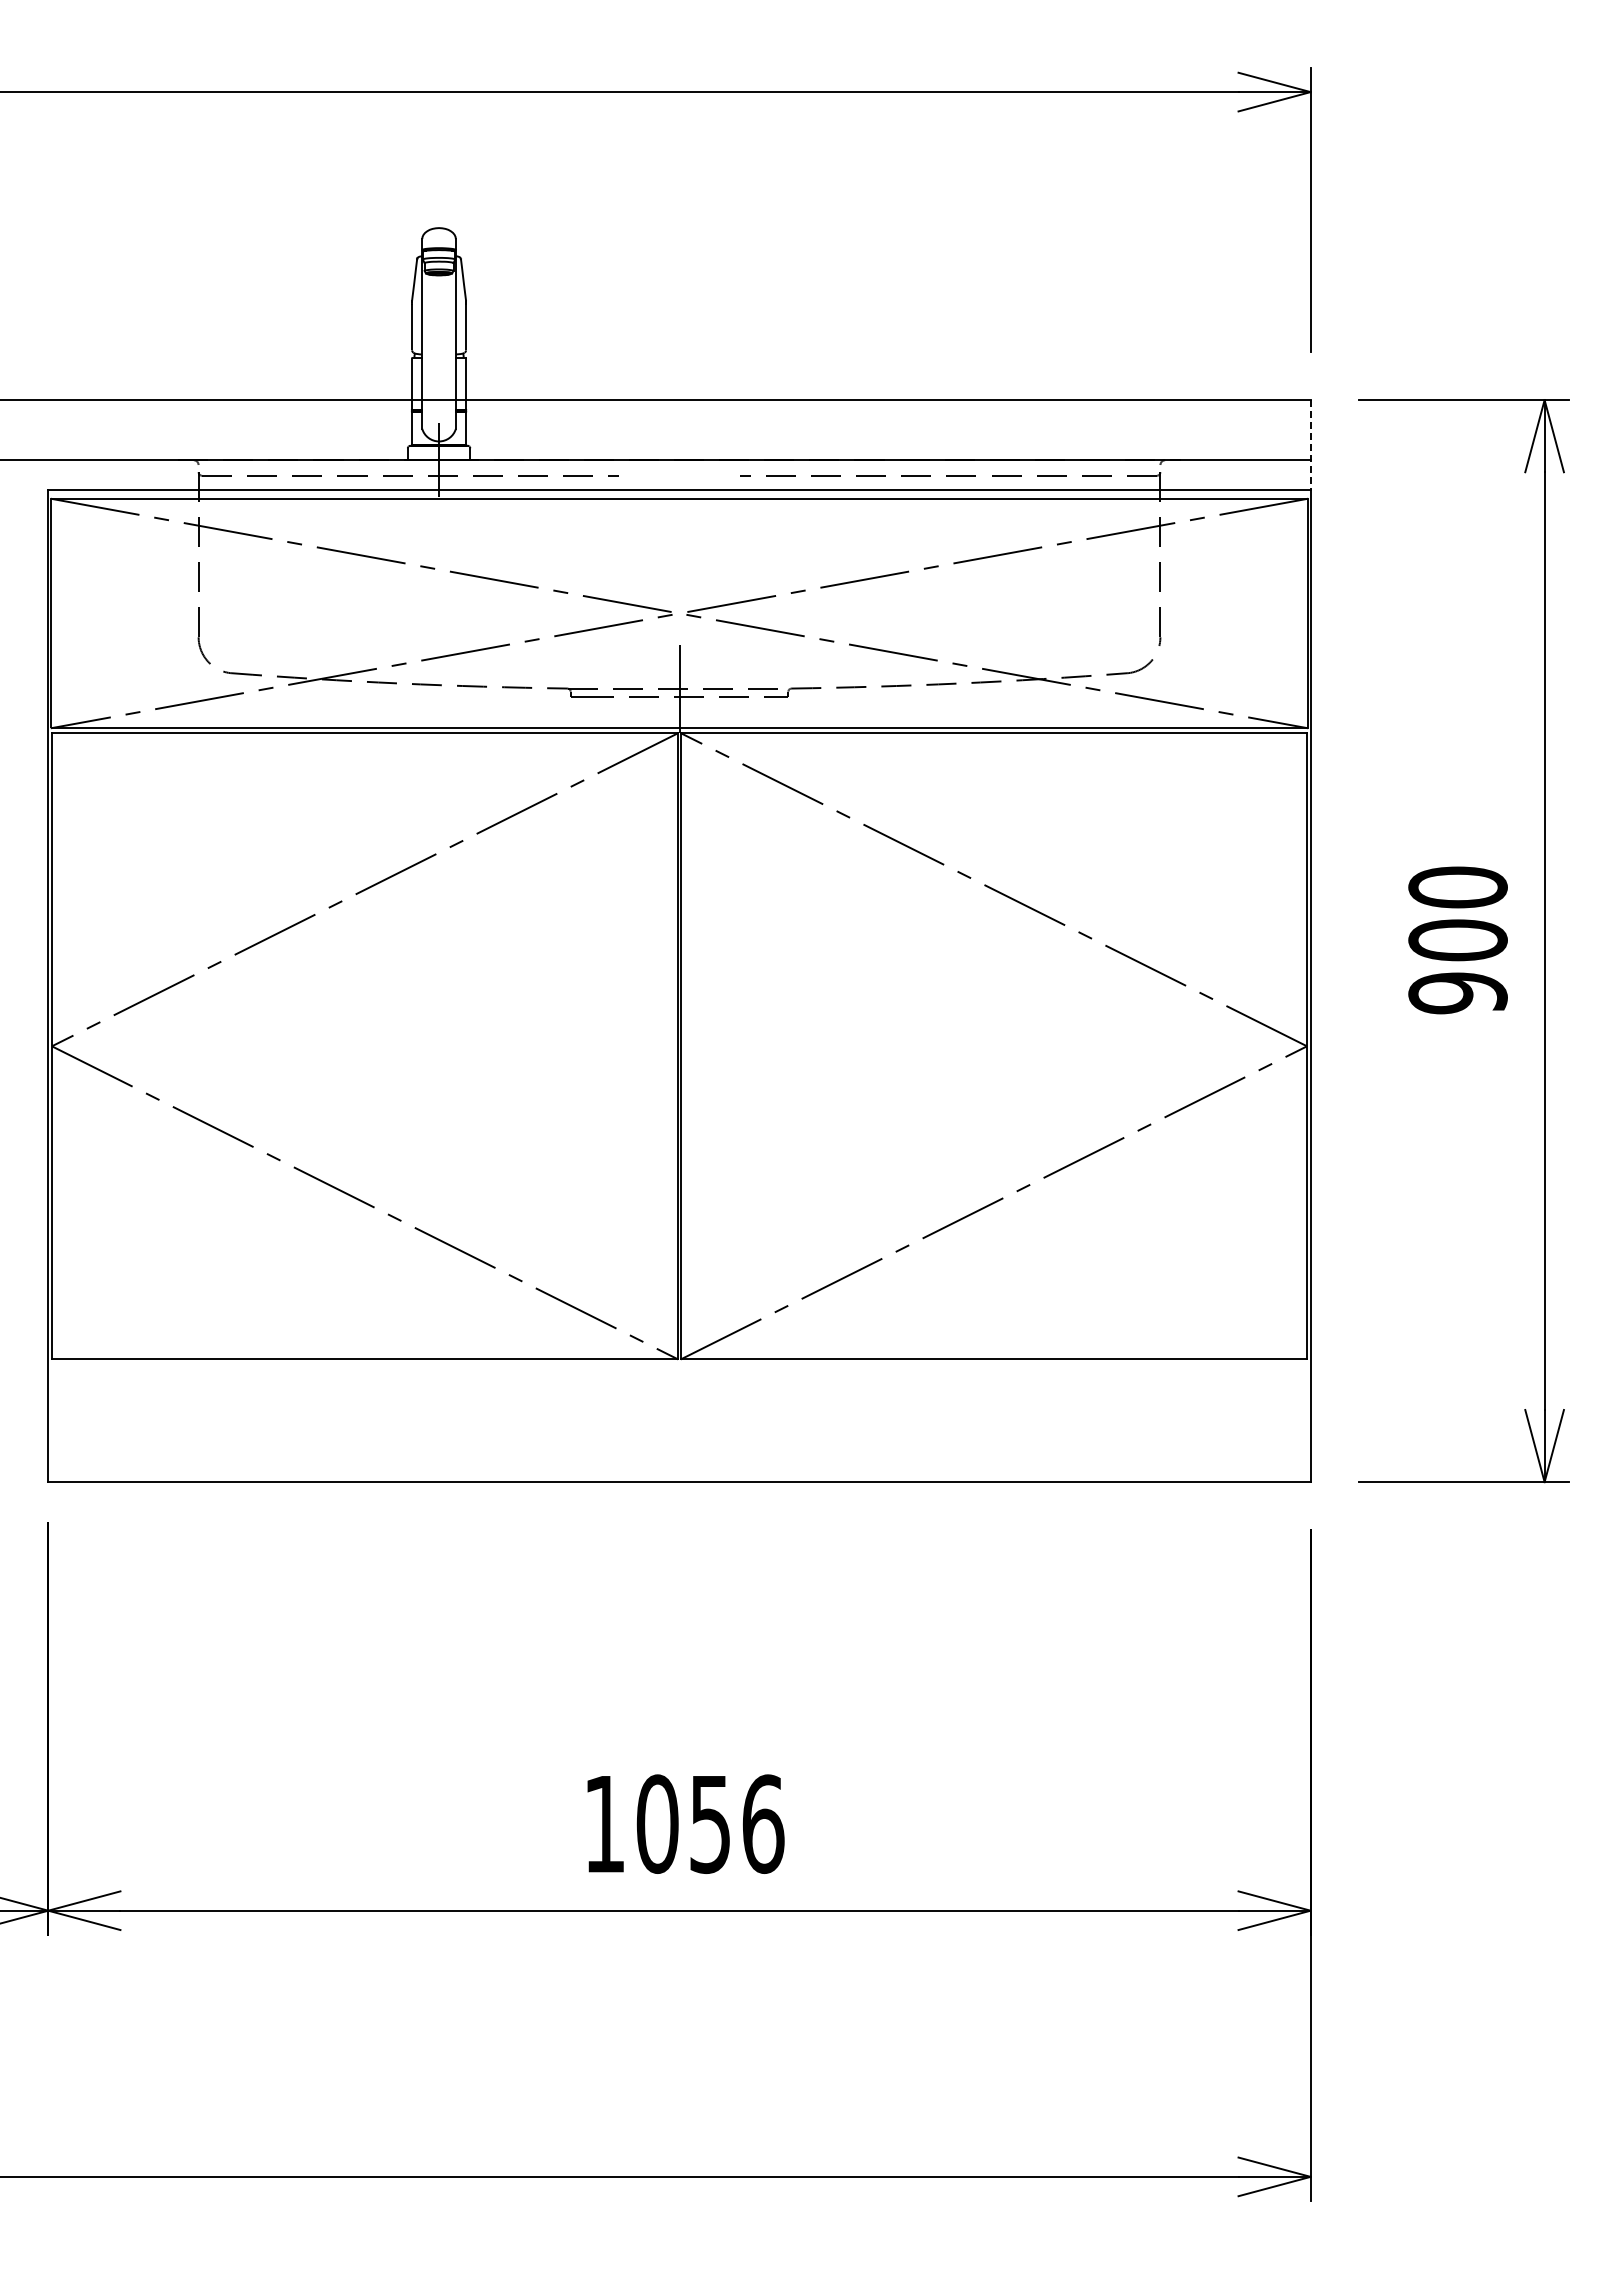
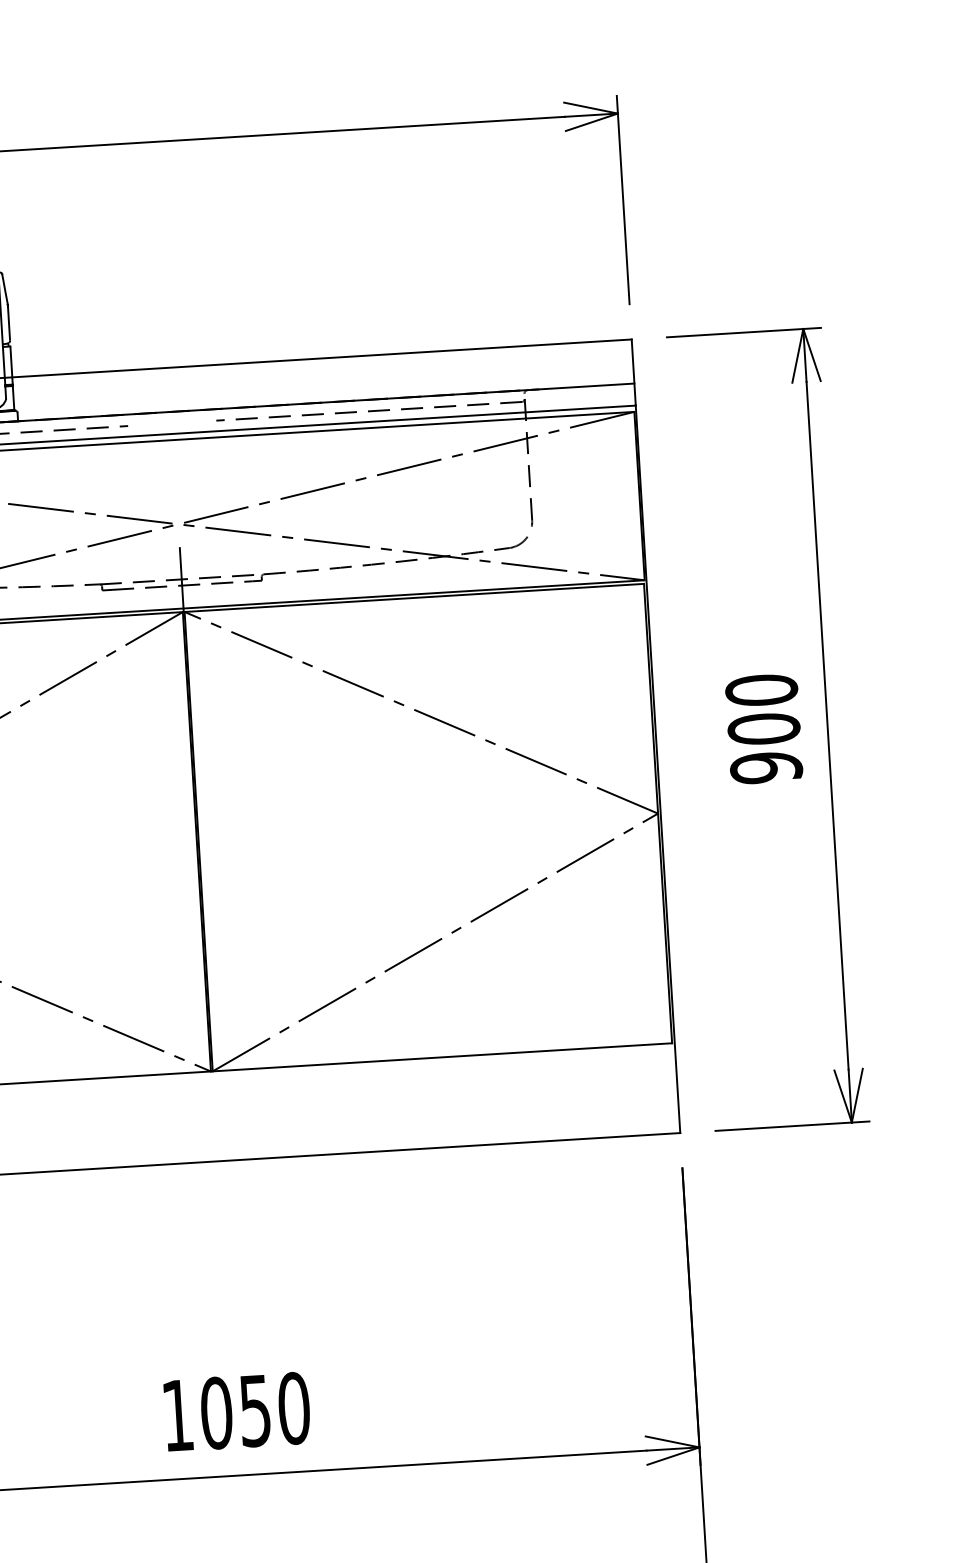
line: (1310, 445) -> (633, 372), dashed -> solid
text: (763, 1823) -> (294, 1407), 1056 -> 1050

